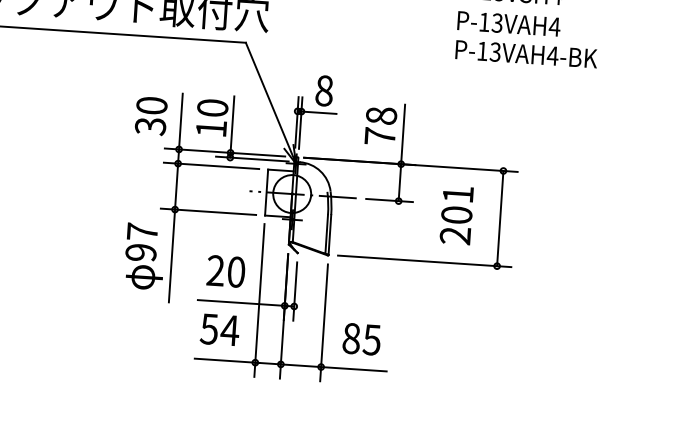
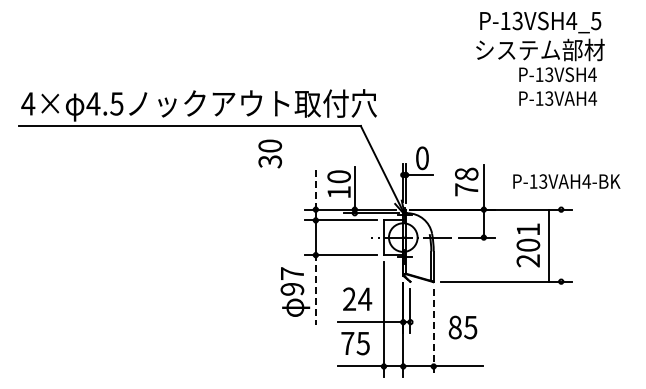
text: (526, 54) -> (566, 181), moved
text: (324, 91) -> (422, 158), 8 -> 0
text: (151, 115) -> (270, 153), moved
line: (180, 121) -> (315, 188), solid -> dashed
line: (500, 218) -> (549, 245), moved
line: (171, 256) -> (315, 290), solid -> dashed
text: (236, 272) -> (365, 299), 20 -> 24
line: (323, 323) -> (433, 333), solid -> dashed
text: (219, 329) -> (355, 343), 54 -> 75
text: (361, 339) -> (462, 327), moved

